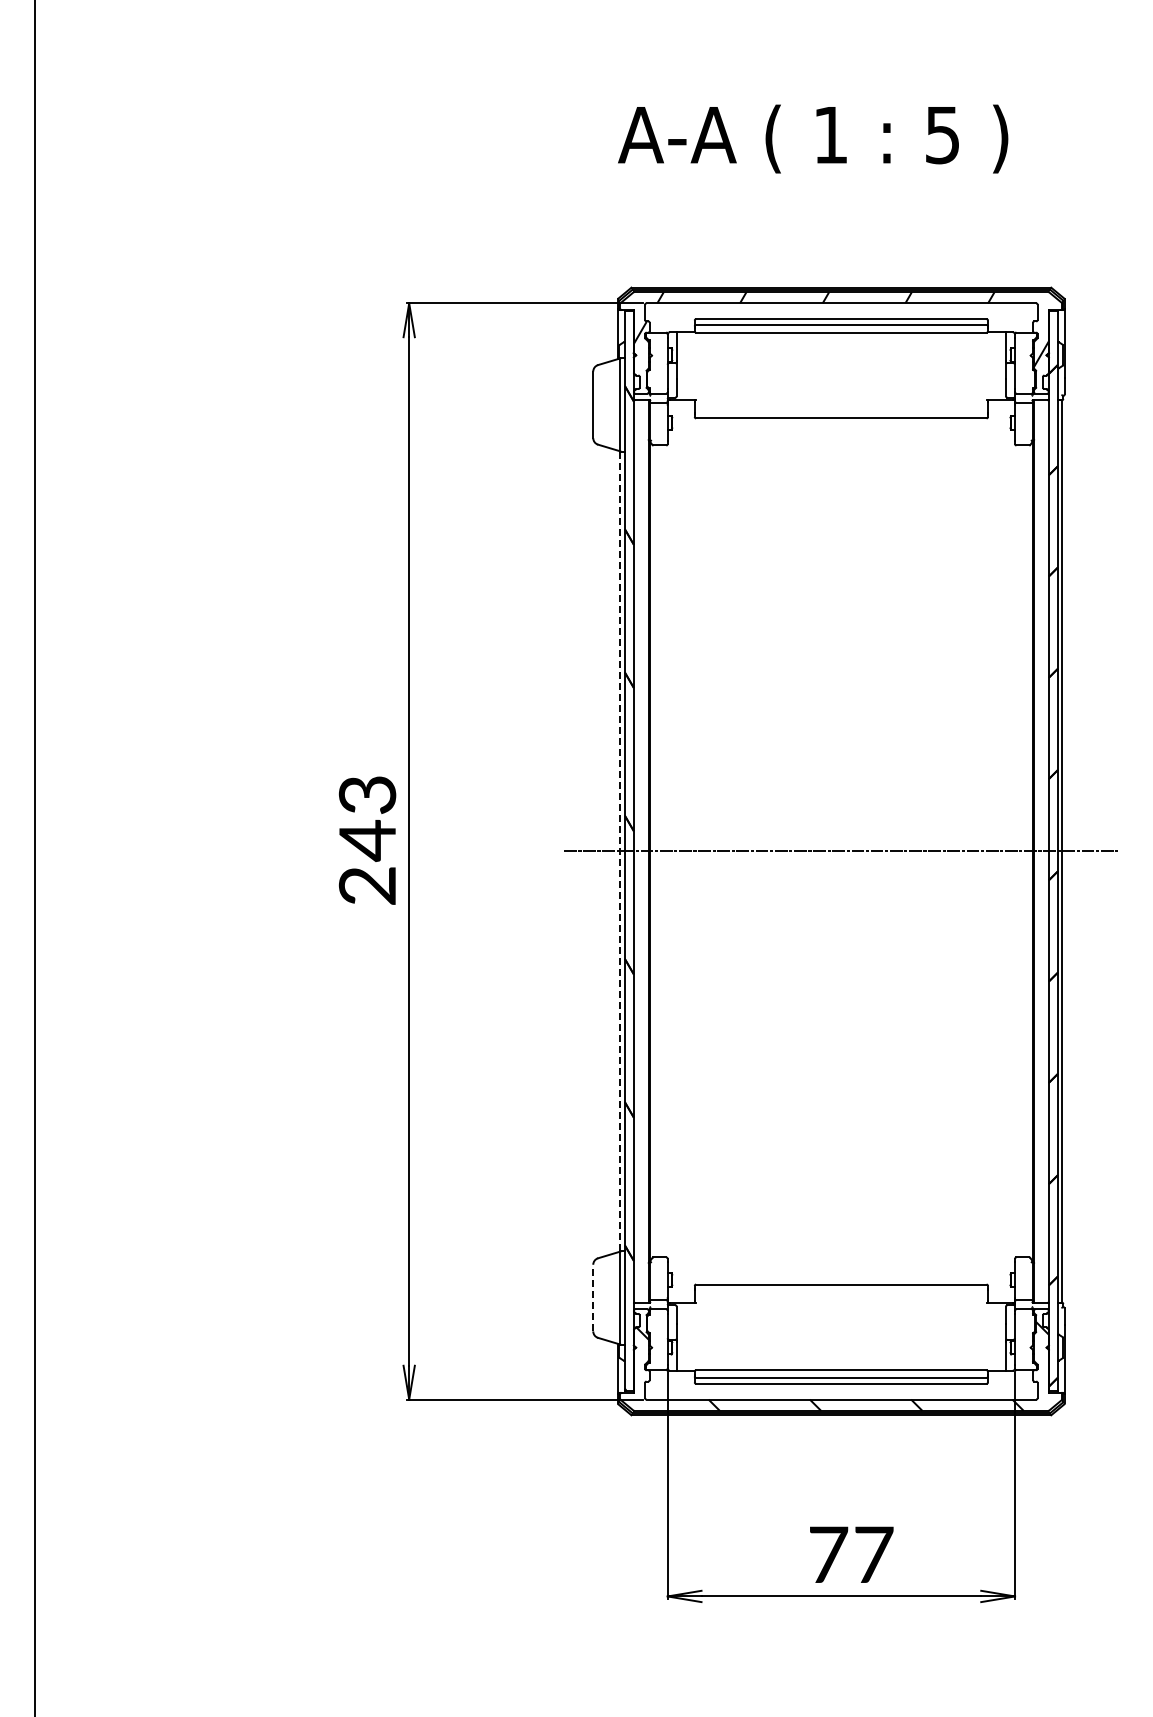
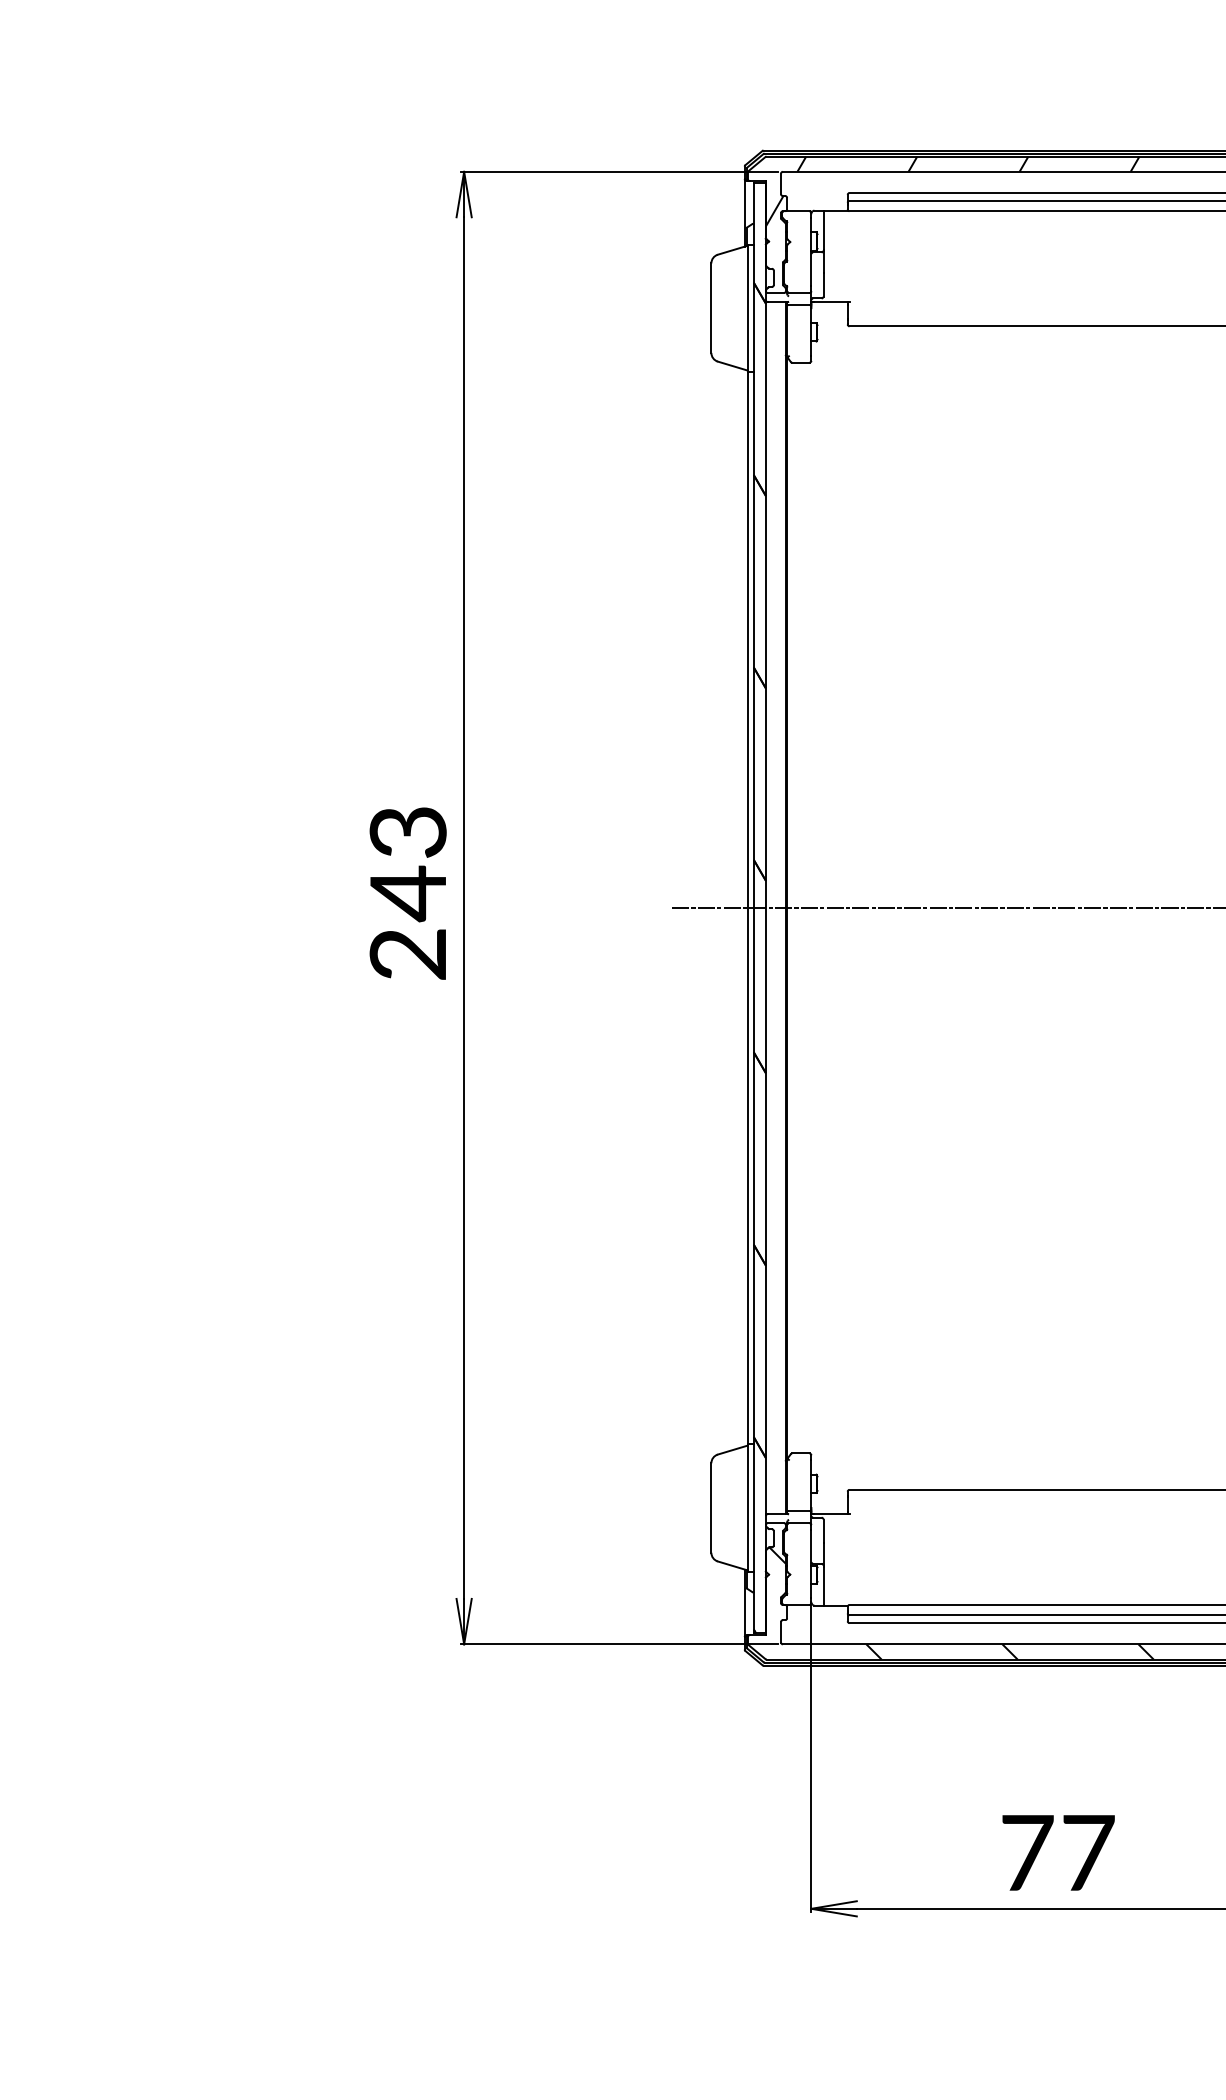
line: (620, 851) -> (747, 908), dashed -> solid
line: (593, 1297) -> (711, 1507), dashed -> solid

